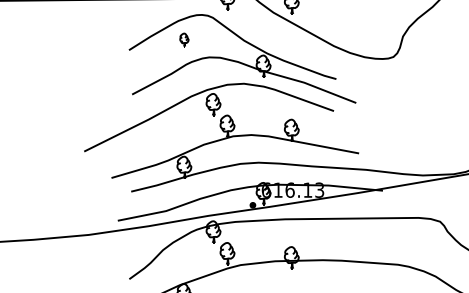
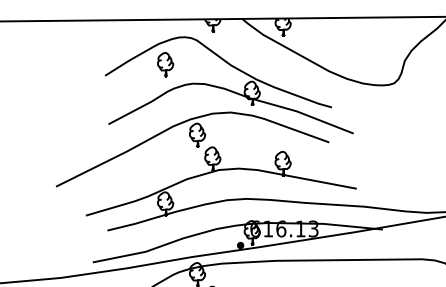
part: (184, 39) -> (165, 64), size x1.67

